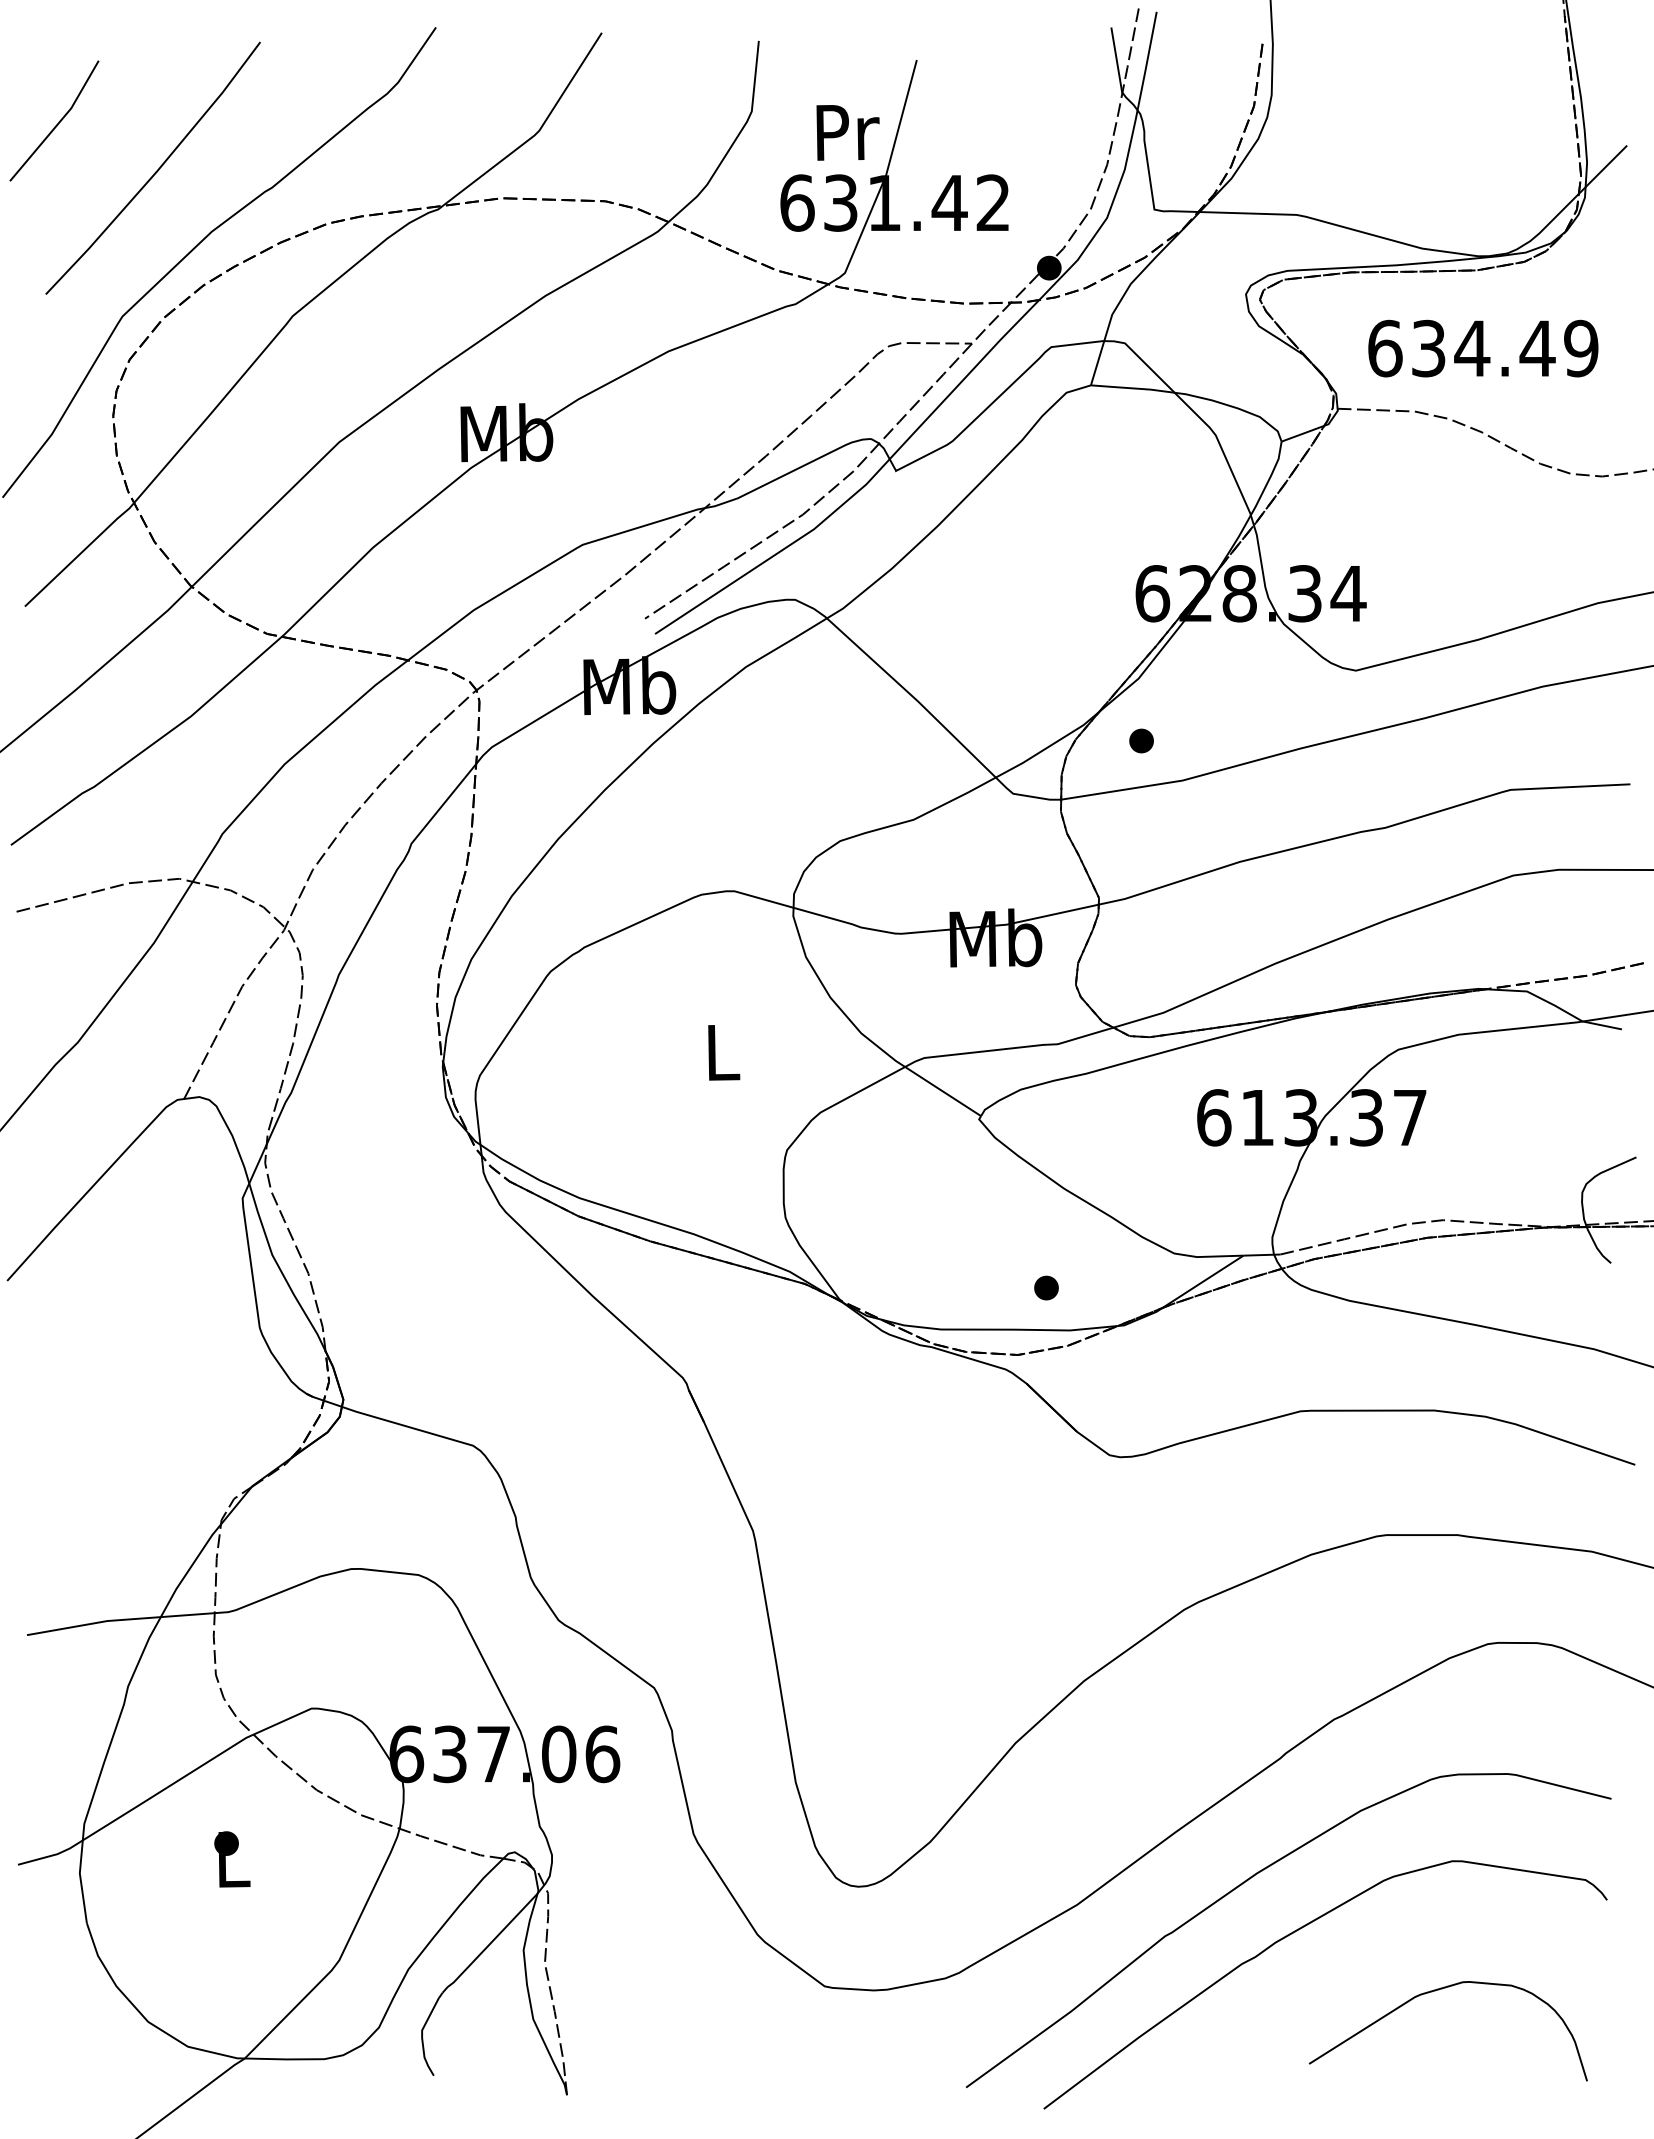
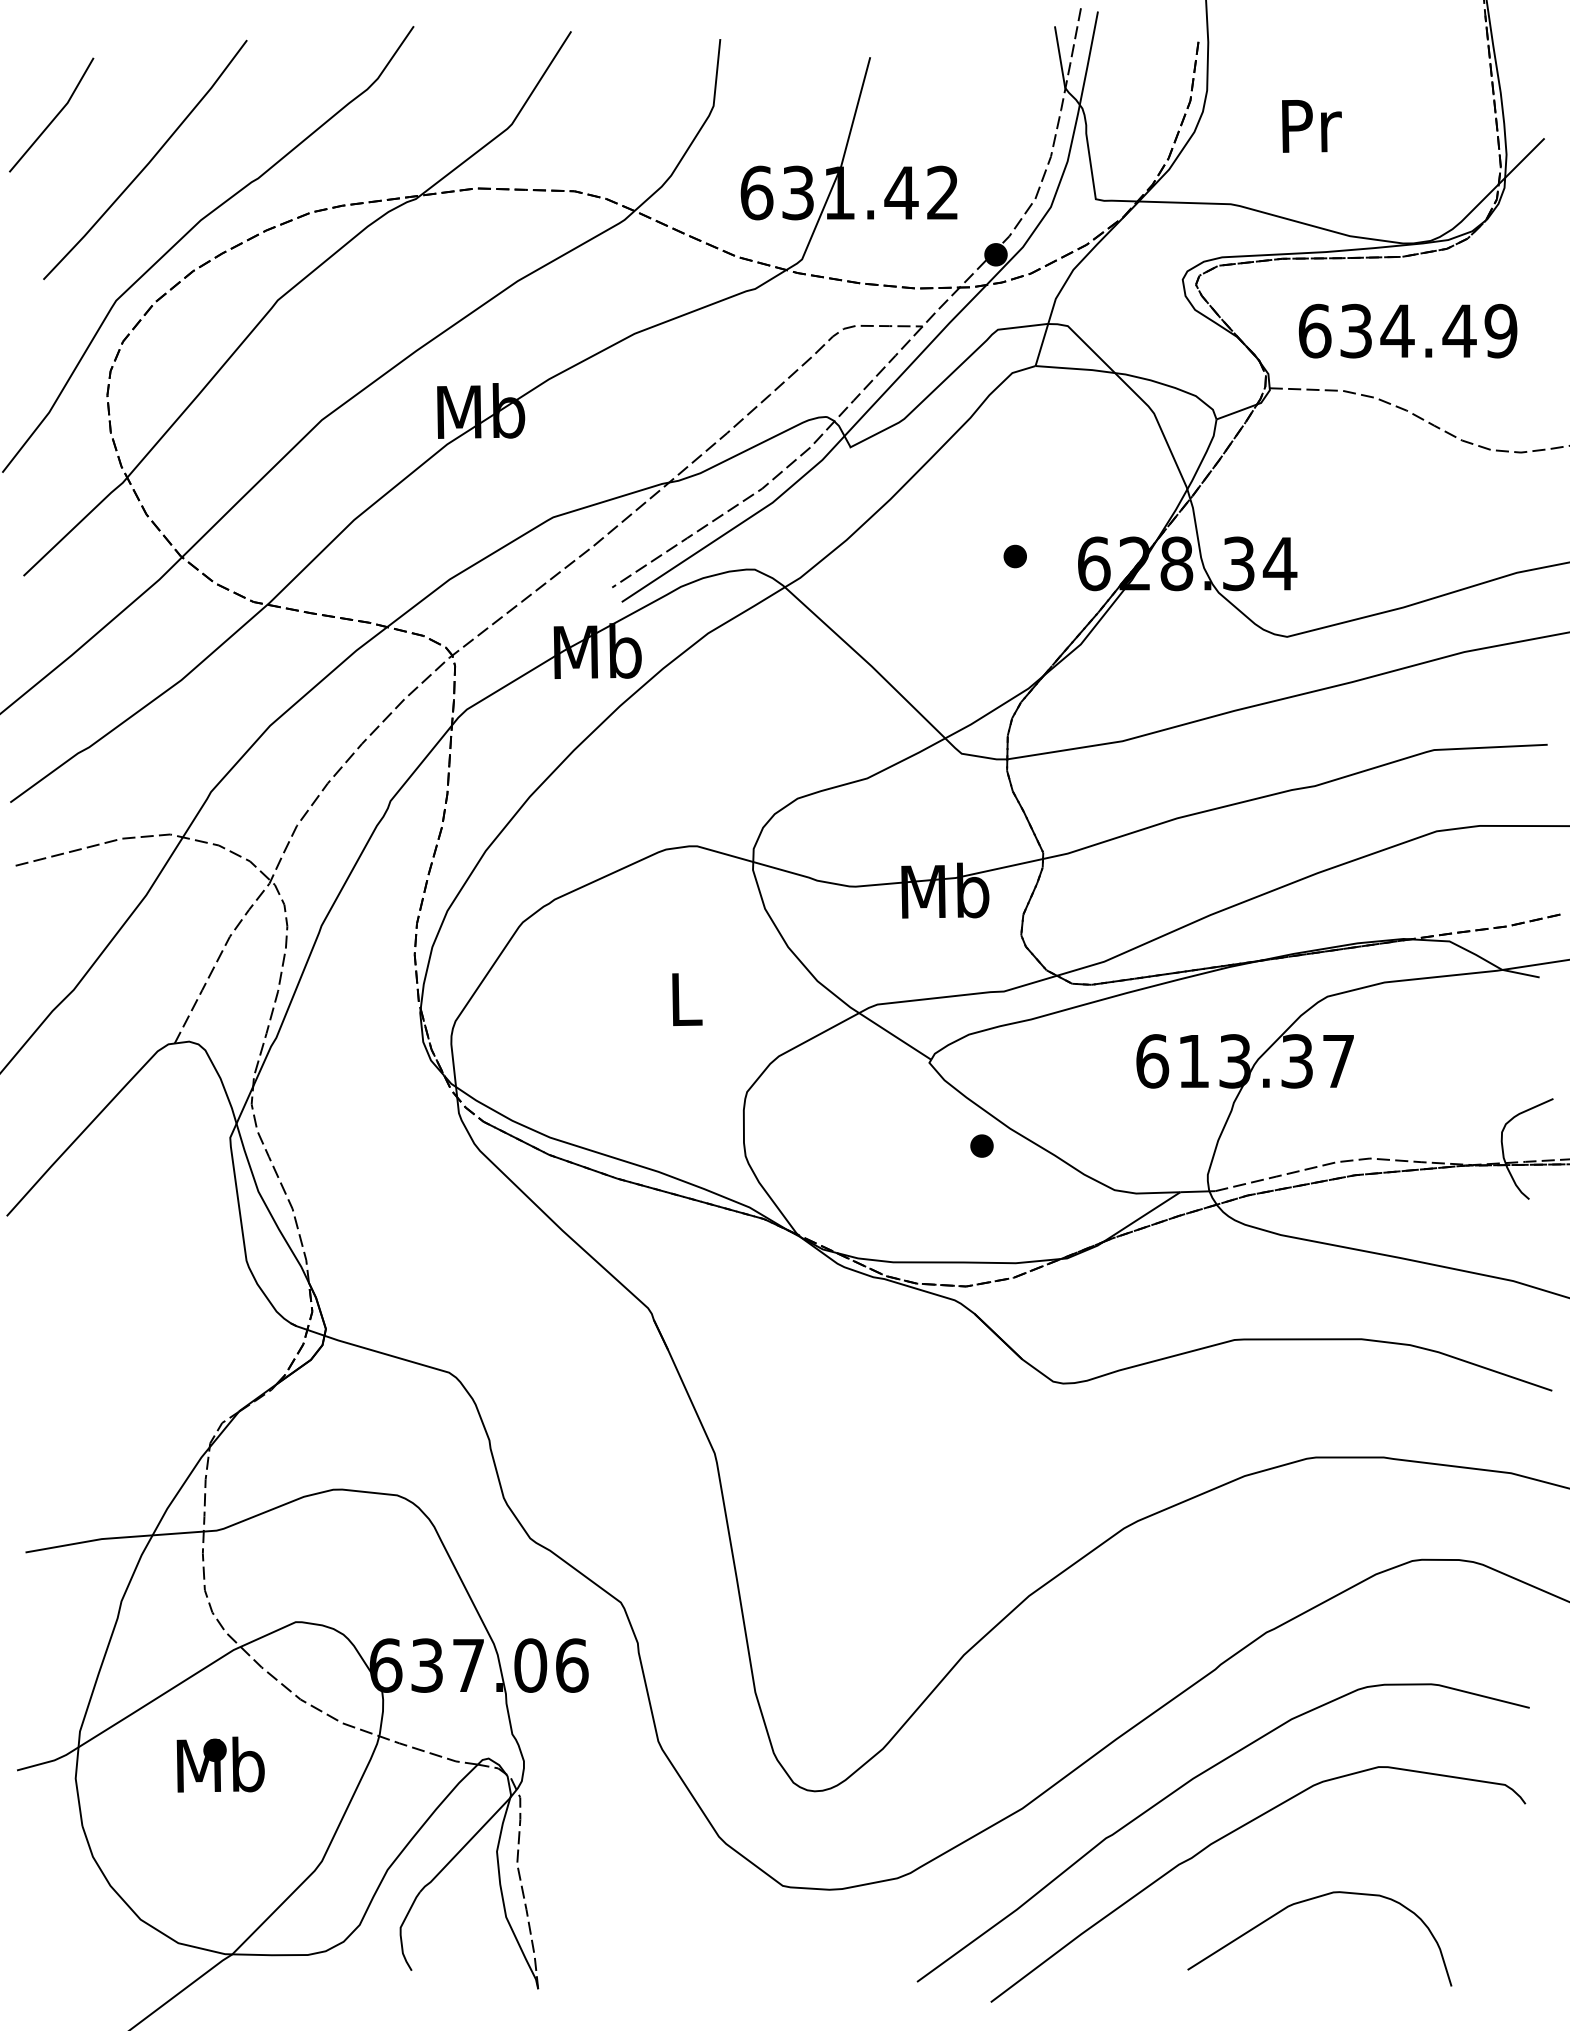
text: (847, 132) -> (1311, 126), moved
part: (1141, 740) -> (1015, 556), moved
part: (1046, 1287) -> (981, 1145), moved
text: (232, 1858) -> (220, 1764), L -> Mb
curve: (1435, 1991) -> (1307, 1901), moved

